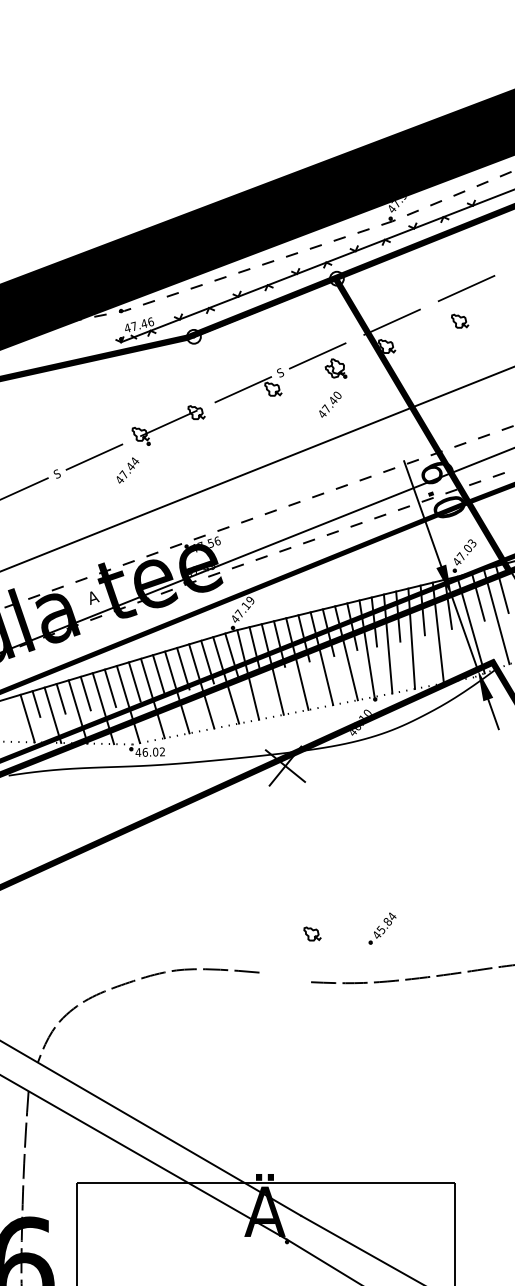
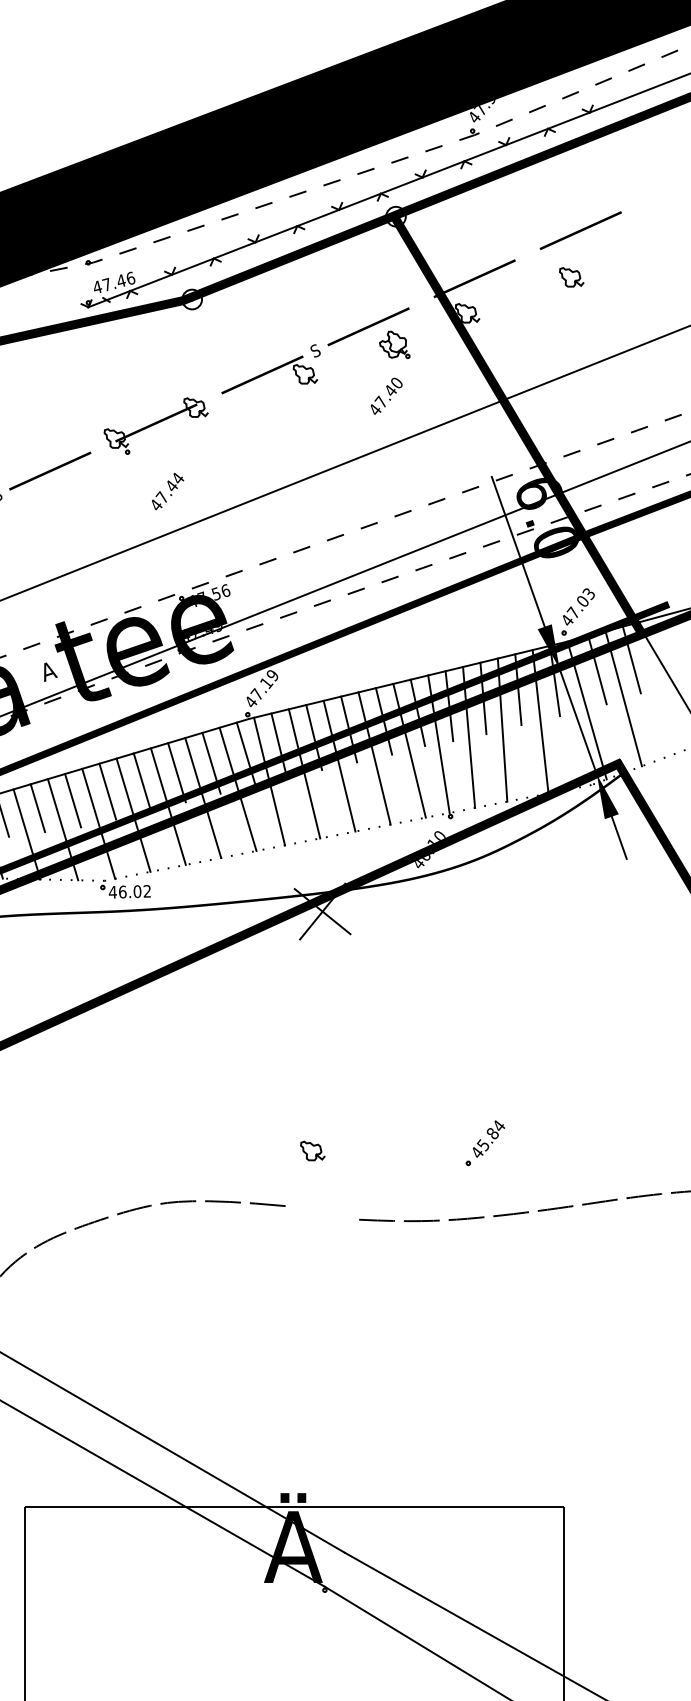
text: (127, 470) -> (167, 491), moved
part: (382, 928) -> (485, 1143), moved
part: (312, 933) -> (312, 1150), moved

